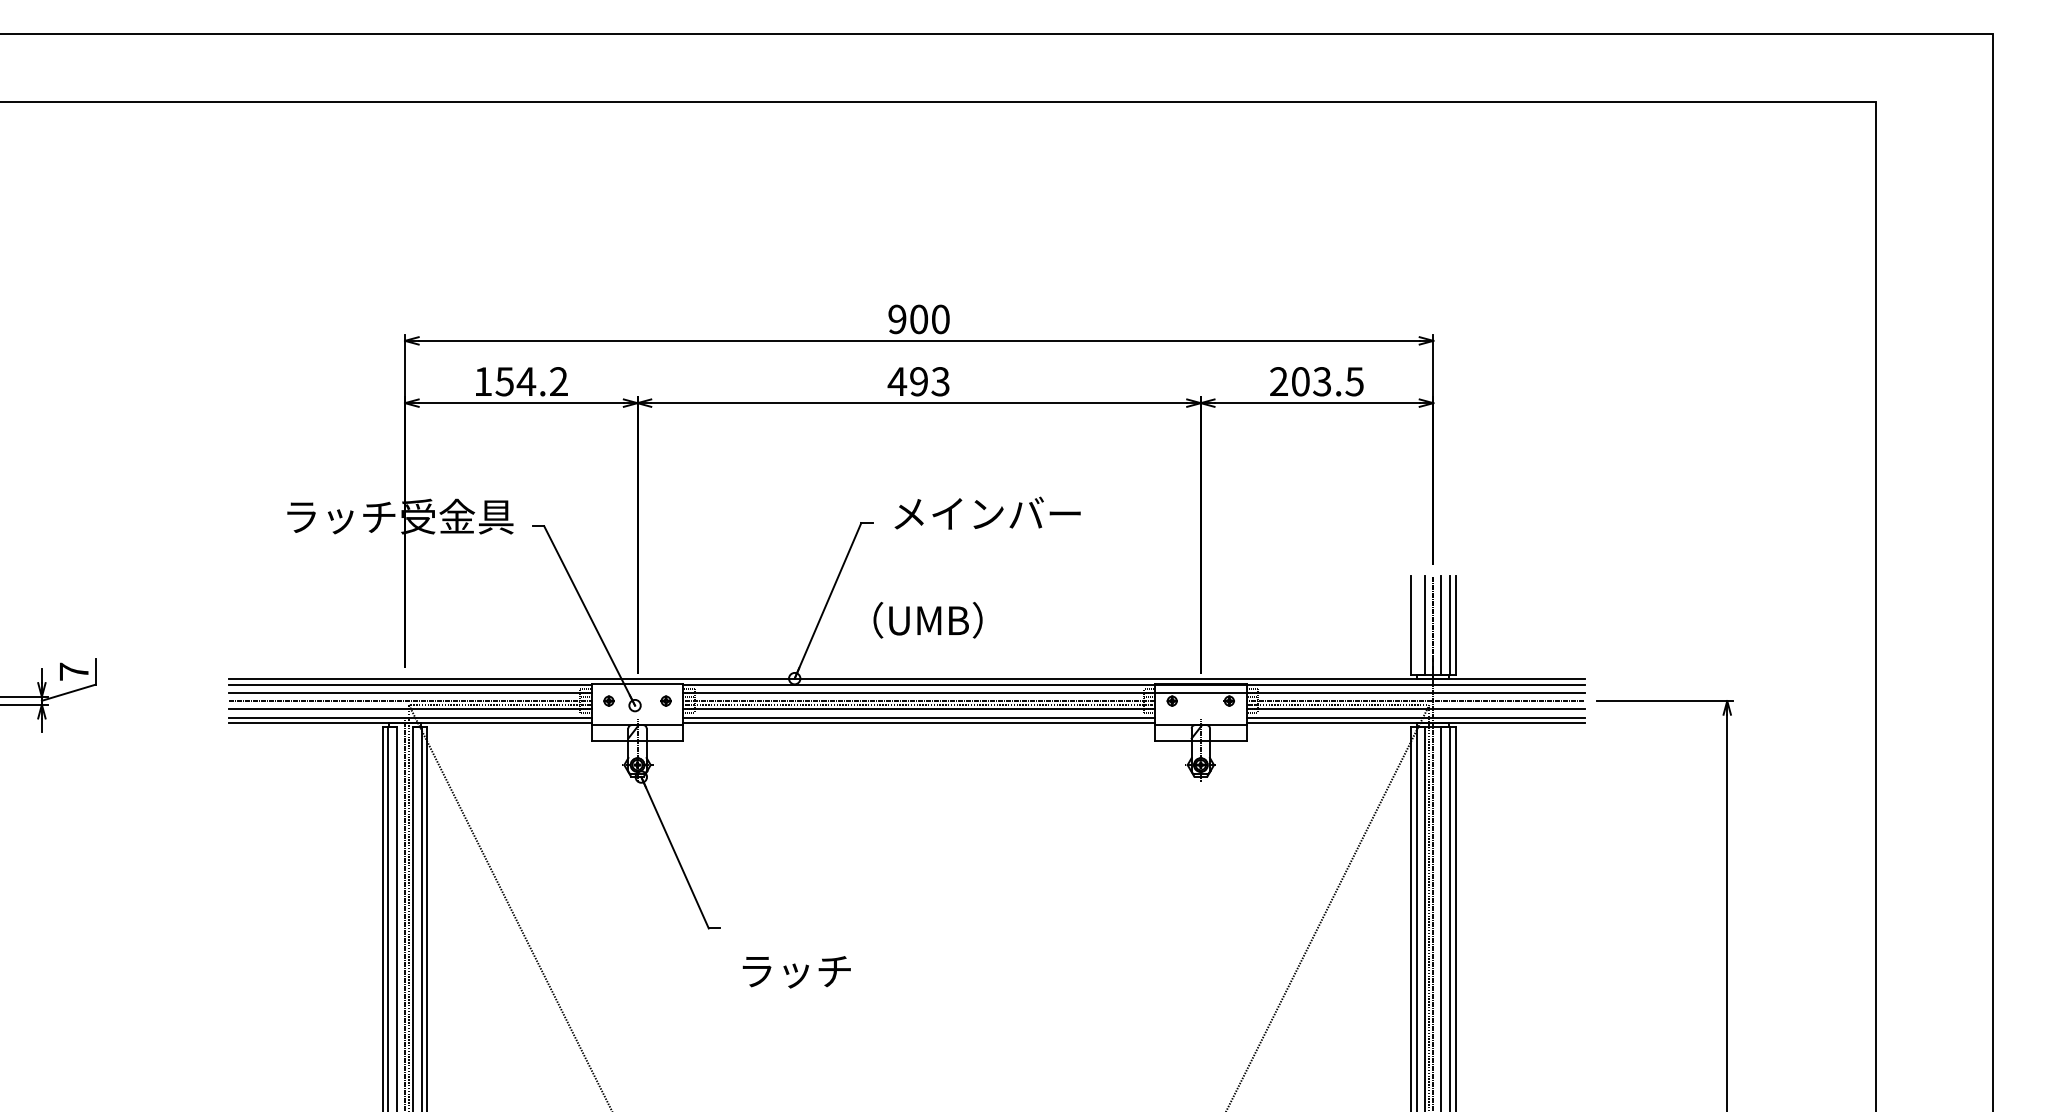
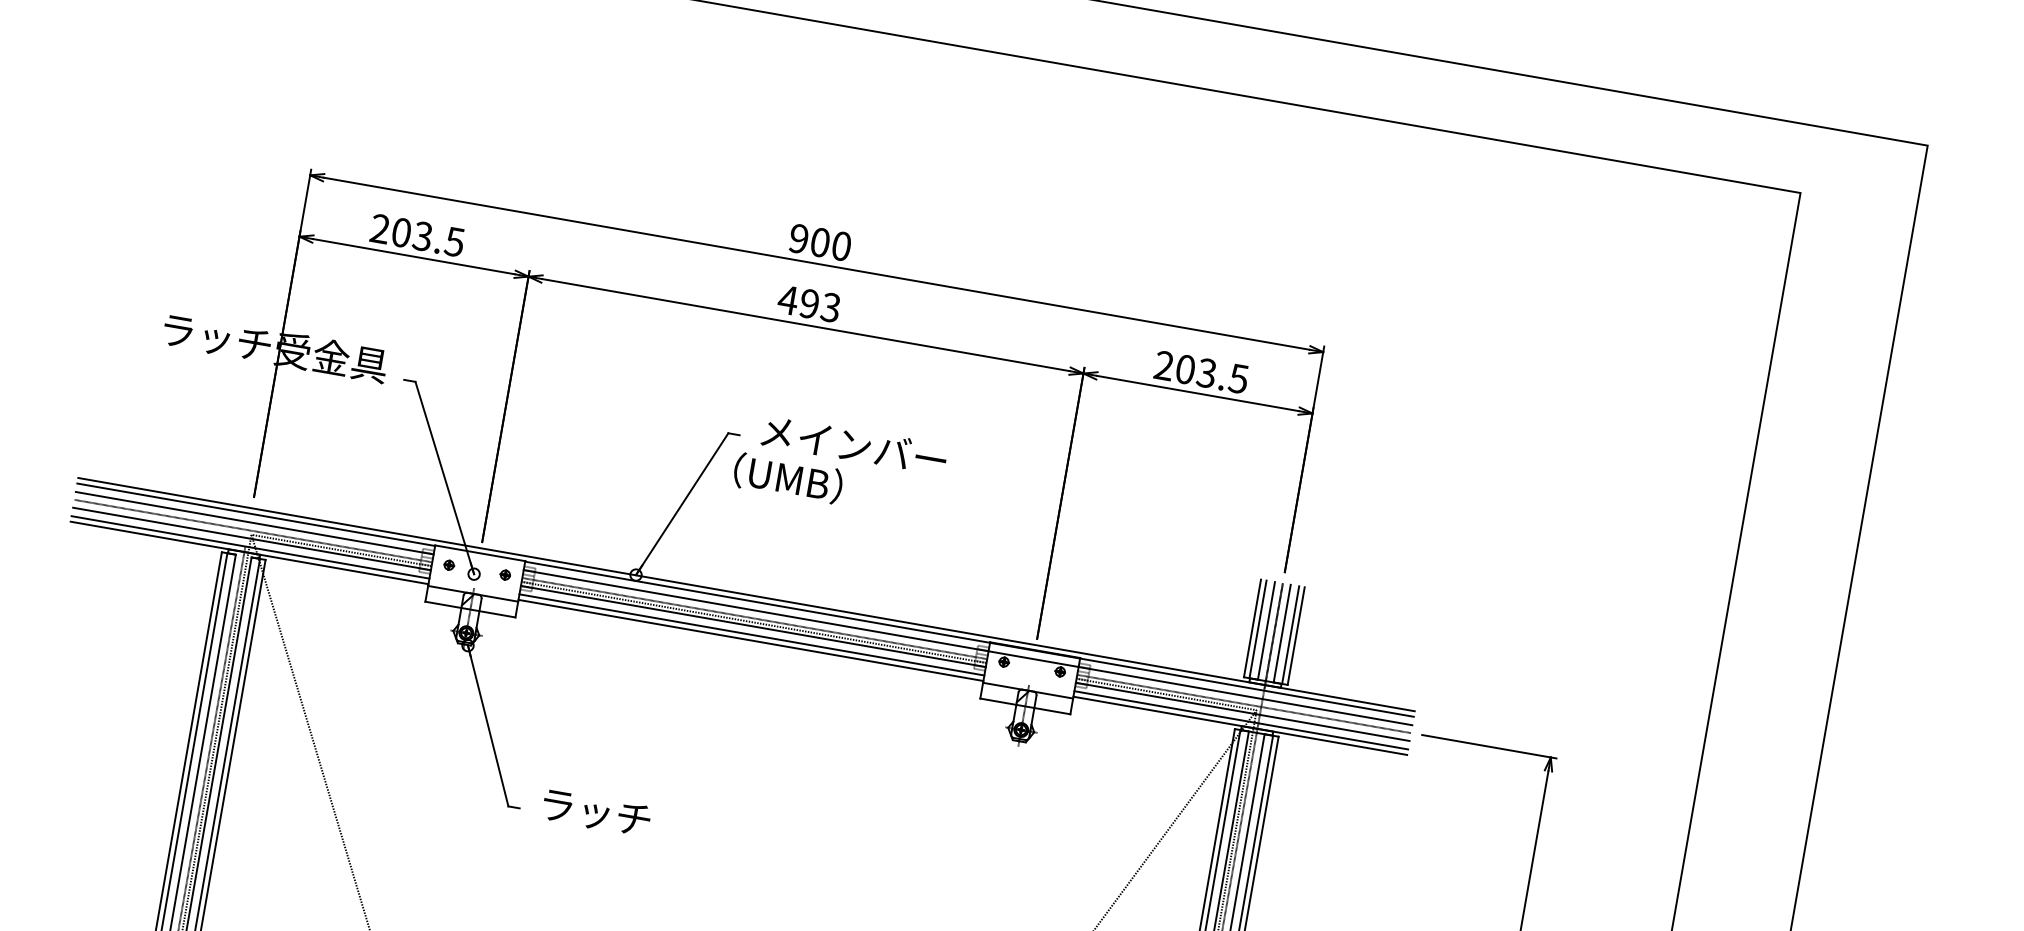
text: (520, 381) -> (416, 235), 154.2 -> 203.5
text: (927, 620) -> (787, 478), moved
line: (1416, 624) -> (1257, 628), added
text: (796, 972) -> (596, 813), moved

